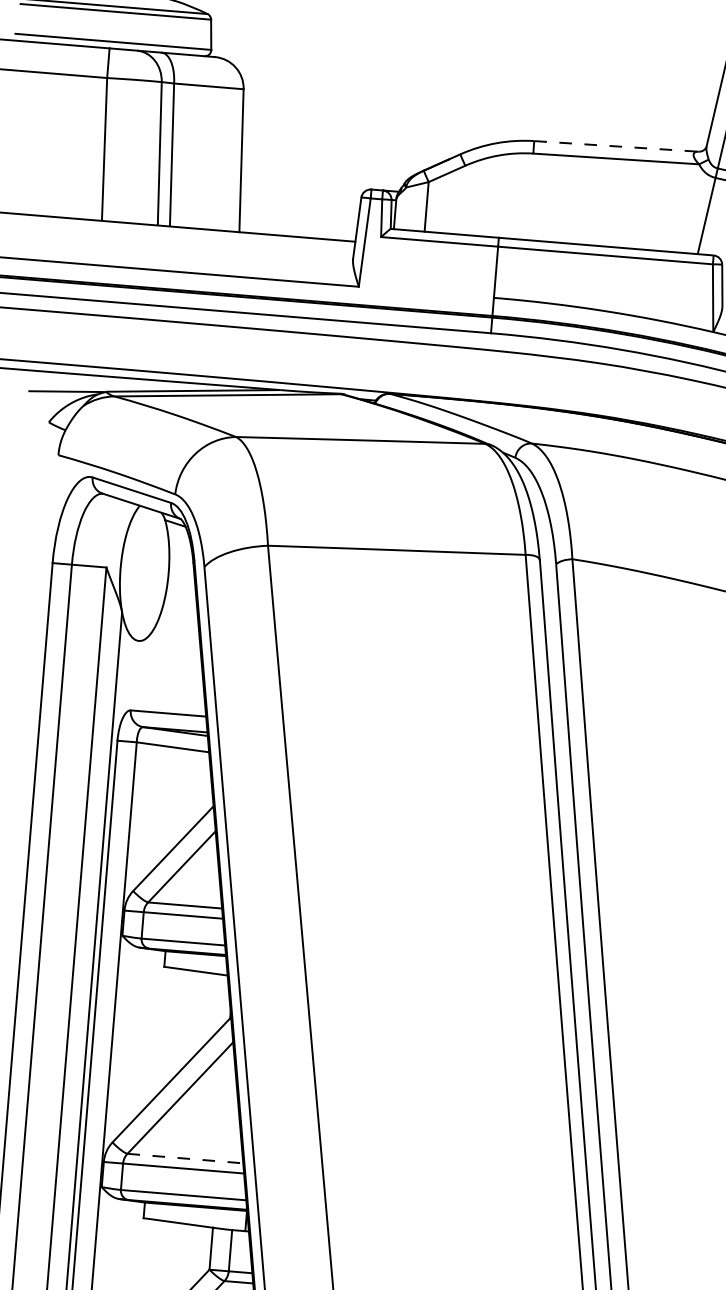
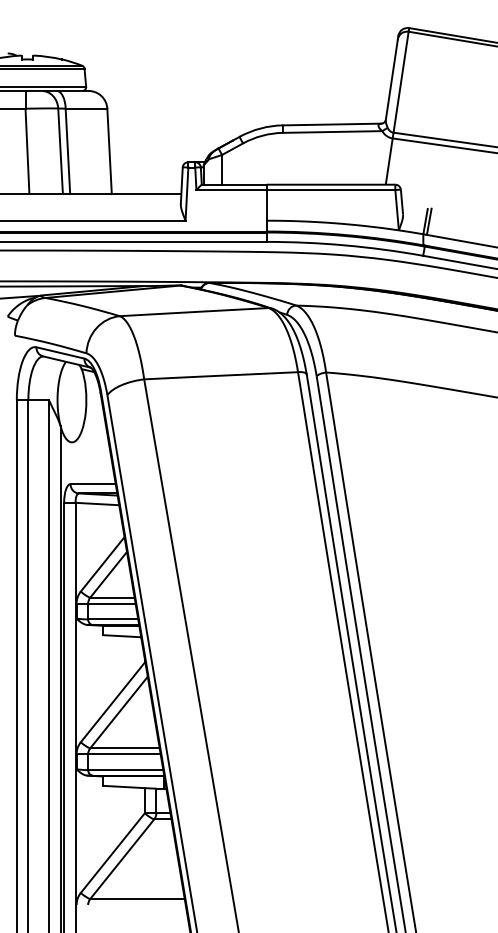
line: (617, 146) -> (332, 124), dashed -> solid
line: (186, 1158) -> (125, 748), dashed -> solid

